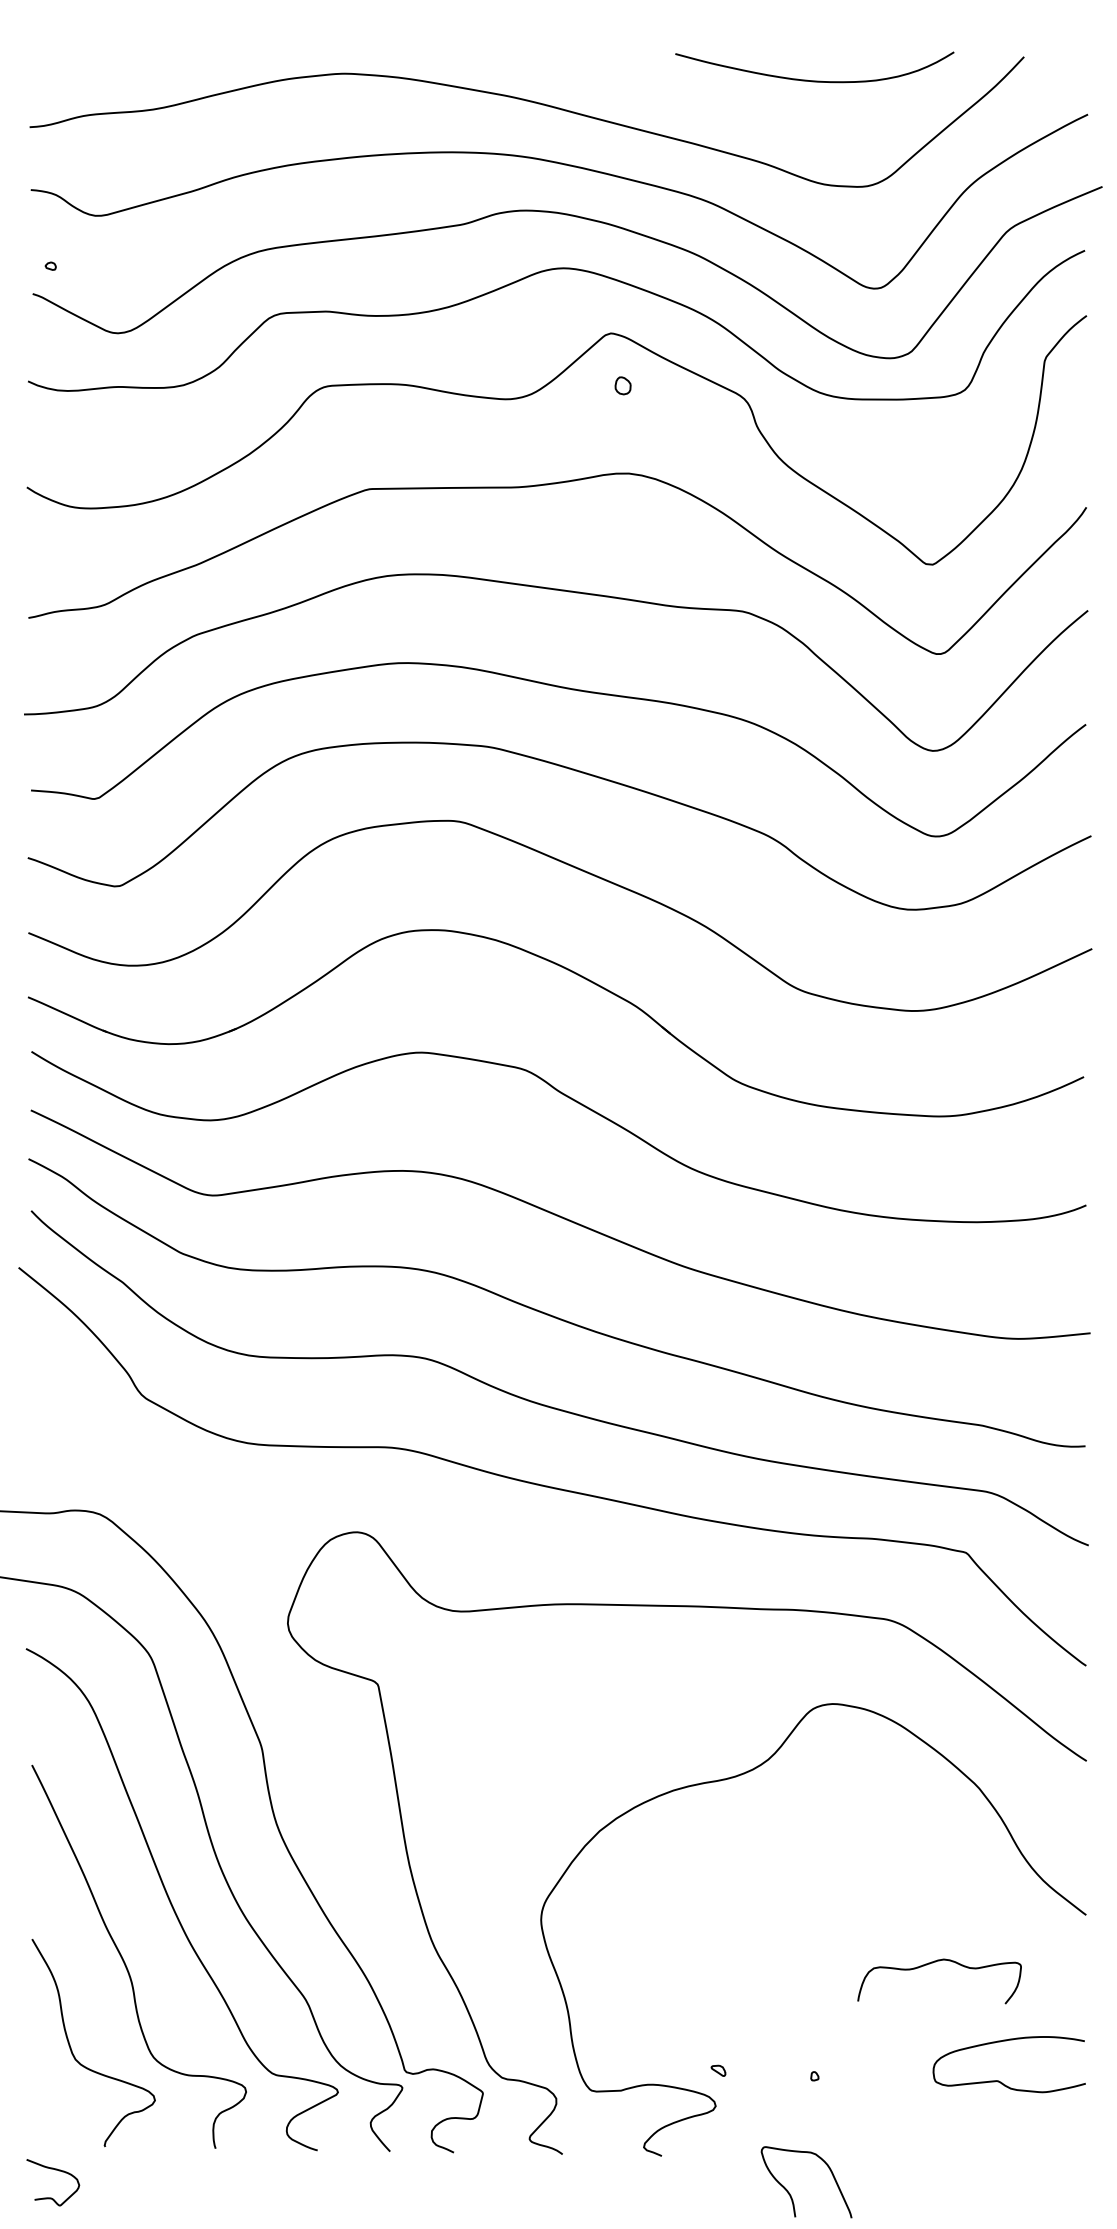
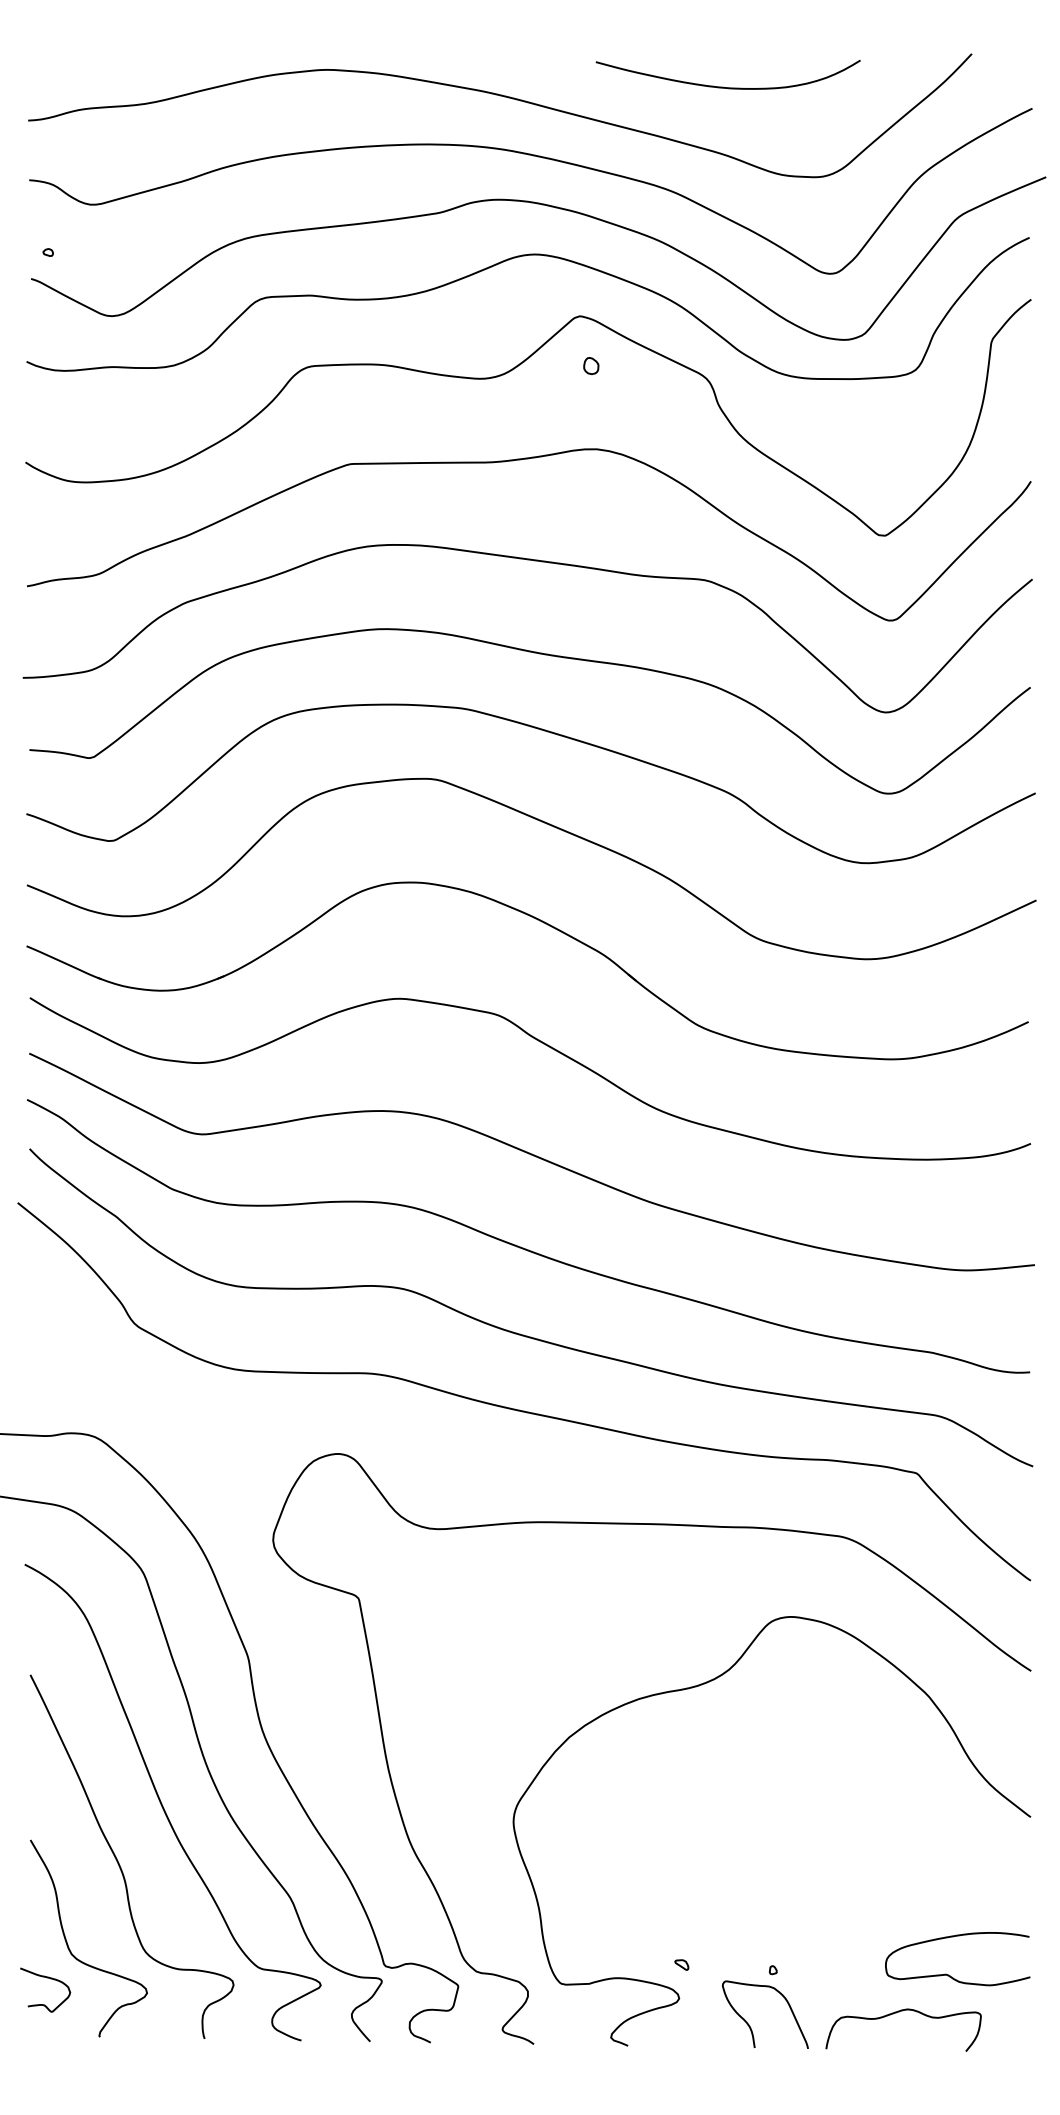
curve: (809, 79) -> (723, 86), moved
curve: (935, 1962) -> (899, 2012), moved
curve: (54, 2170) -> (46, 1978), moved
curve: (789, 2192) -> (749, 2024), moved

